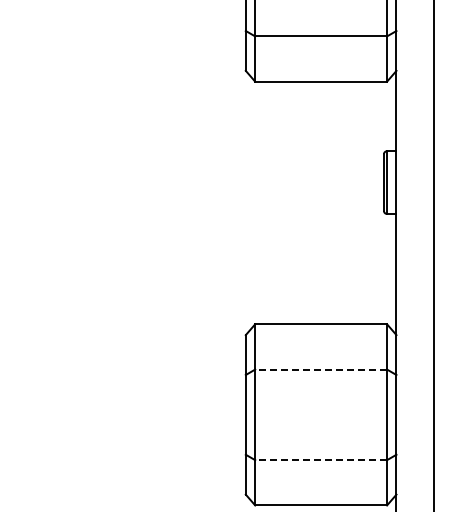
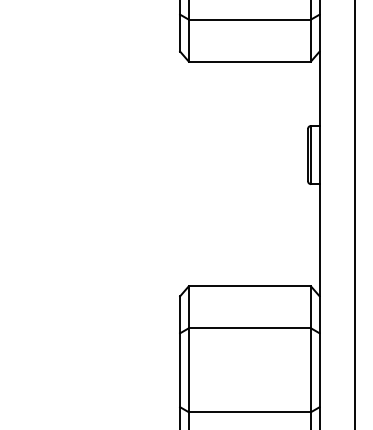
line: (321, 369) -> (250, 328), dashed -> solid
line: (321, 460) -> (250, 412), dashed -> solid

